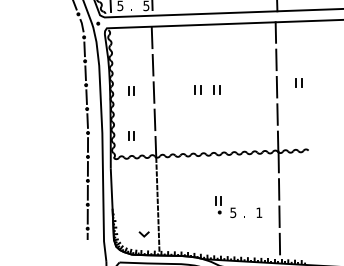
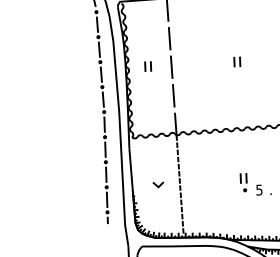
part: (197, 89) -> (217, 62), removed
part: (131, 135) -> (149, 113), removed
line: (143, 234) -> (157, 185), moved

